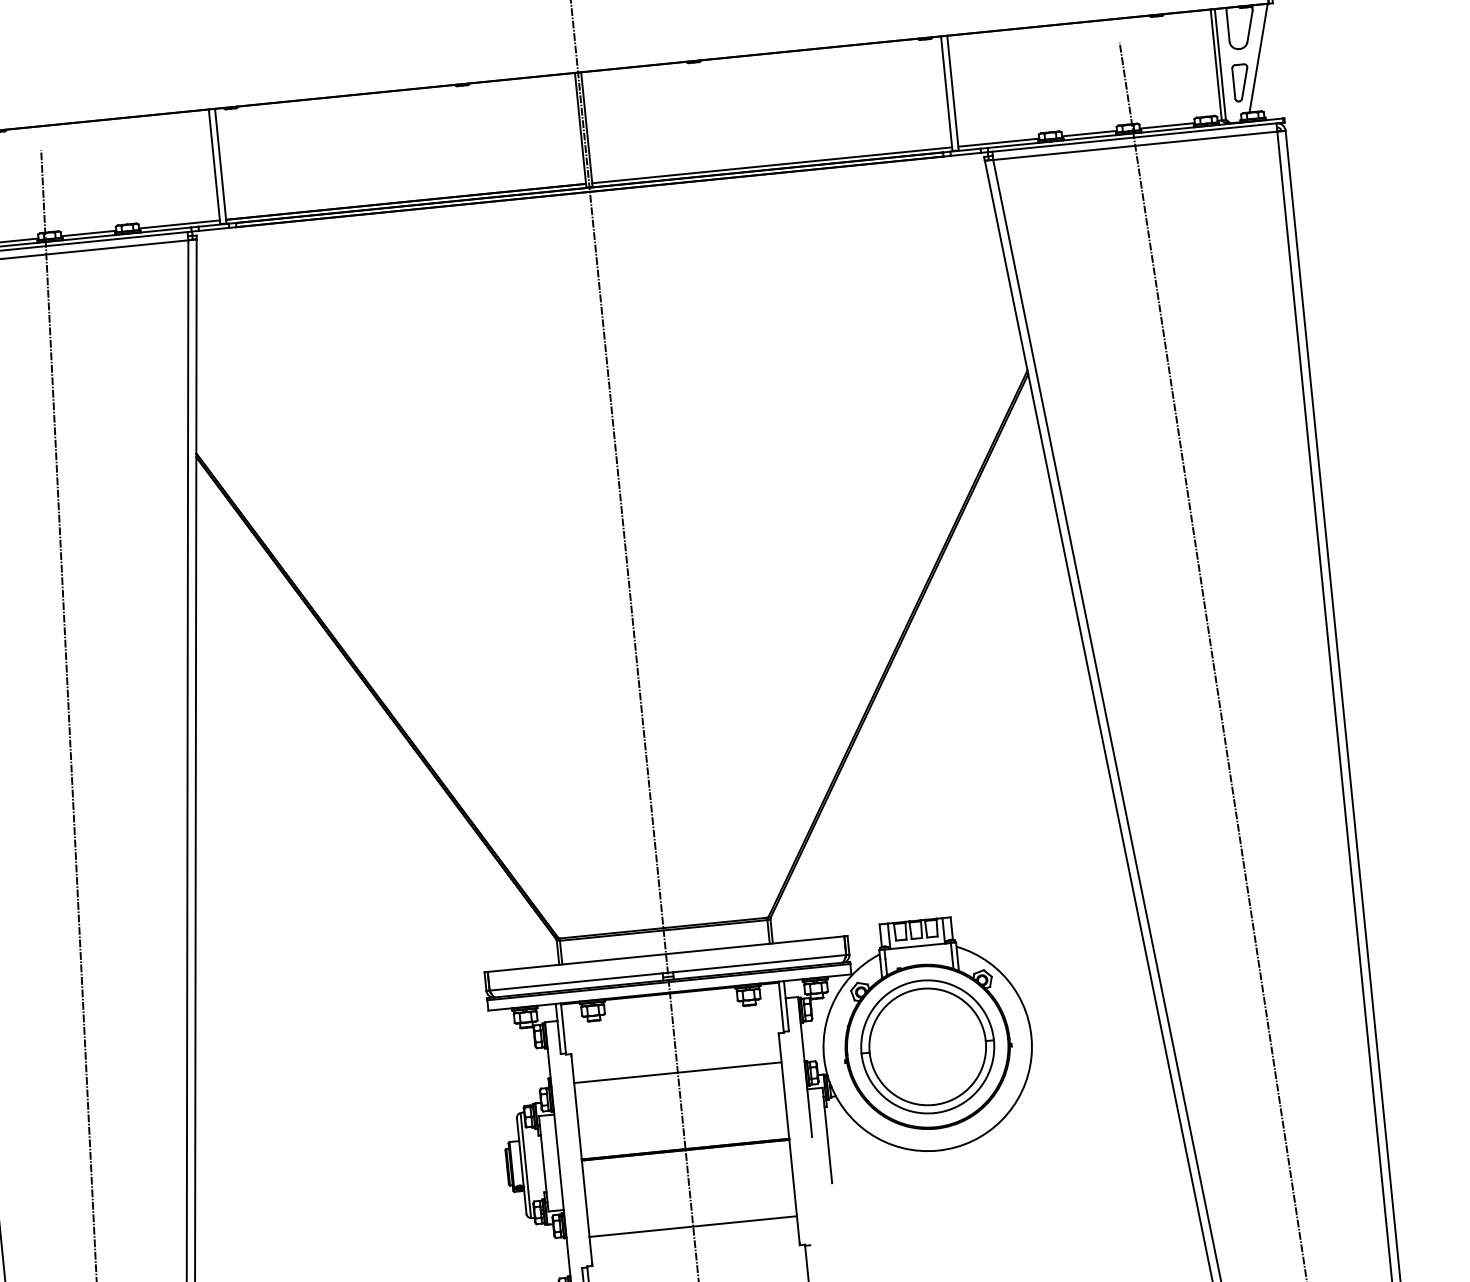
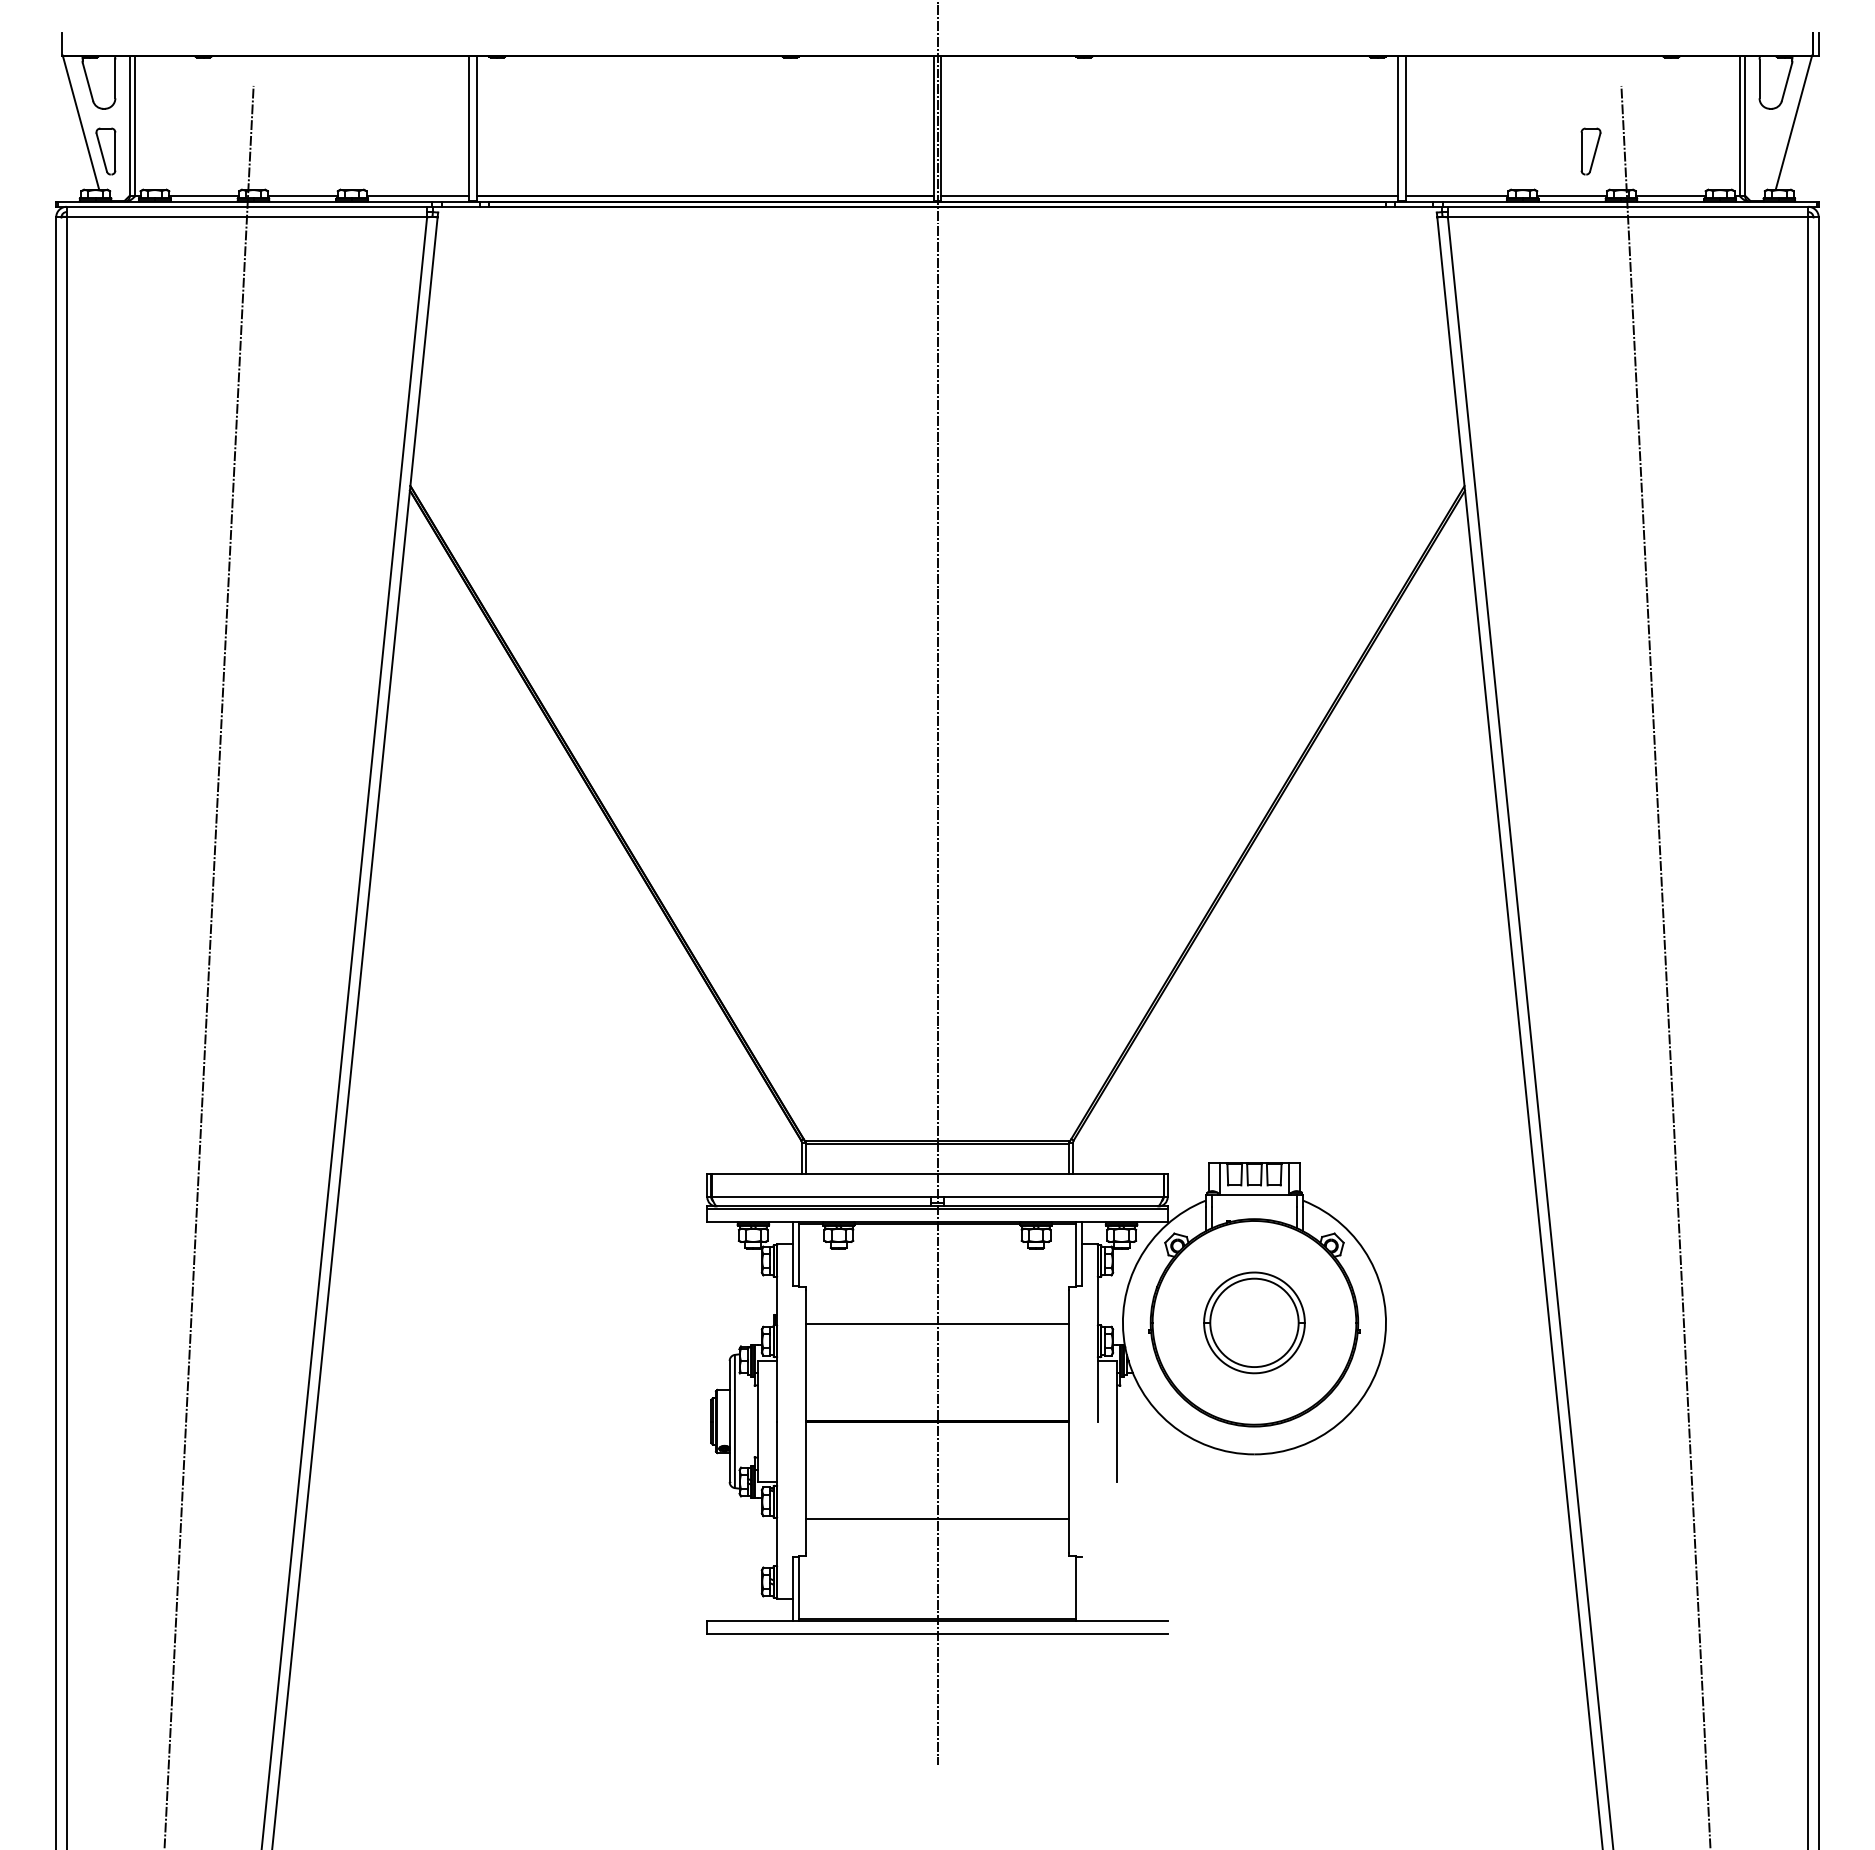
part: (1240, 82) -> (1590, 151), moved
part: (927, 1046) -> (1254, 1322), size x0.6

